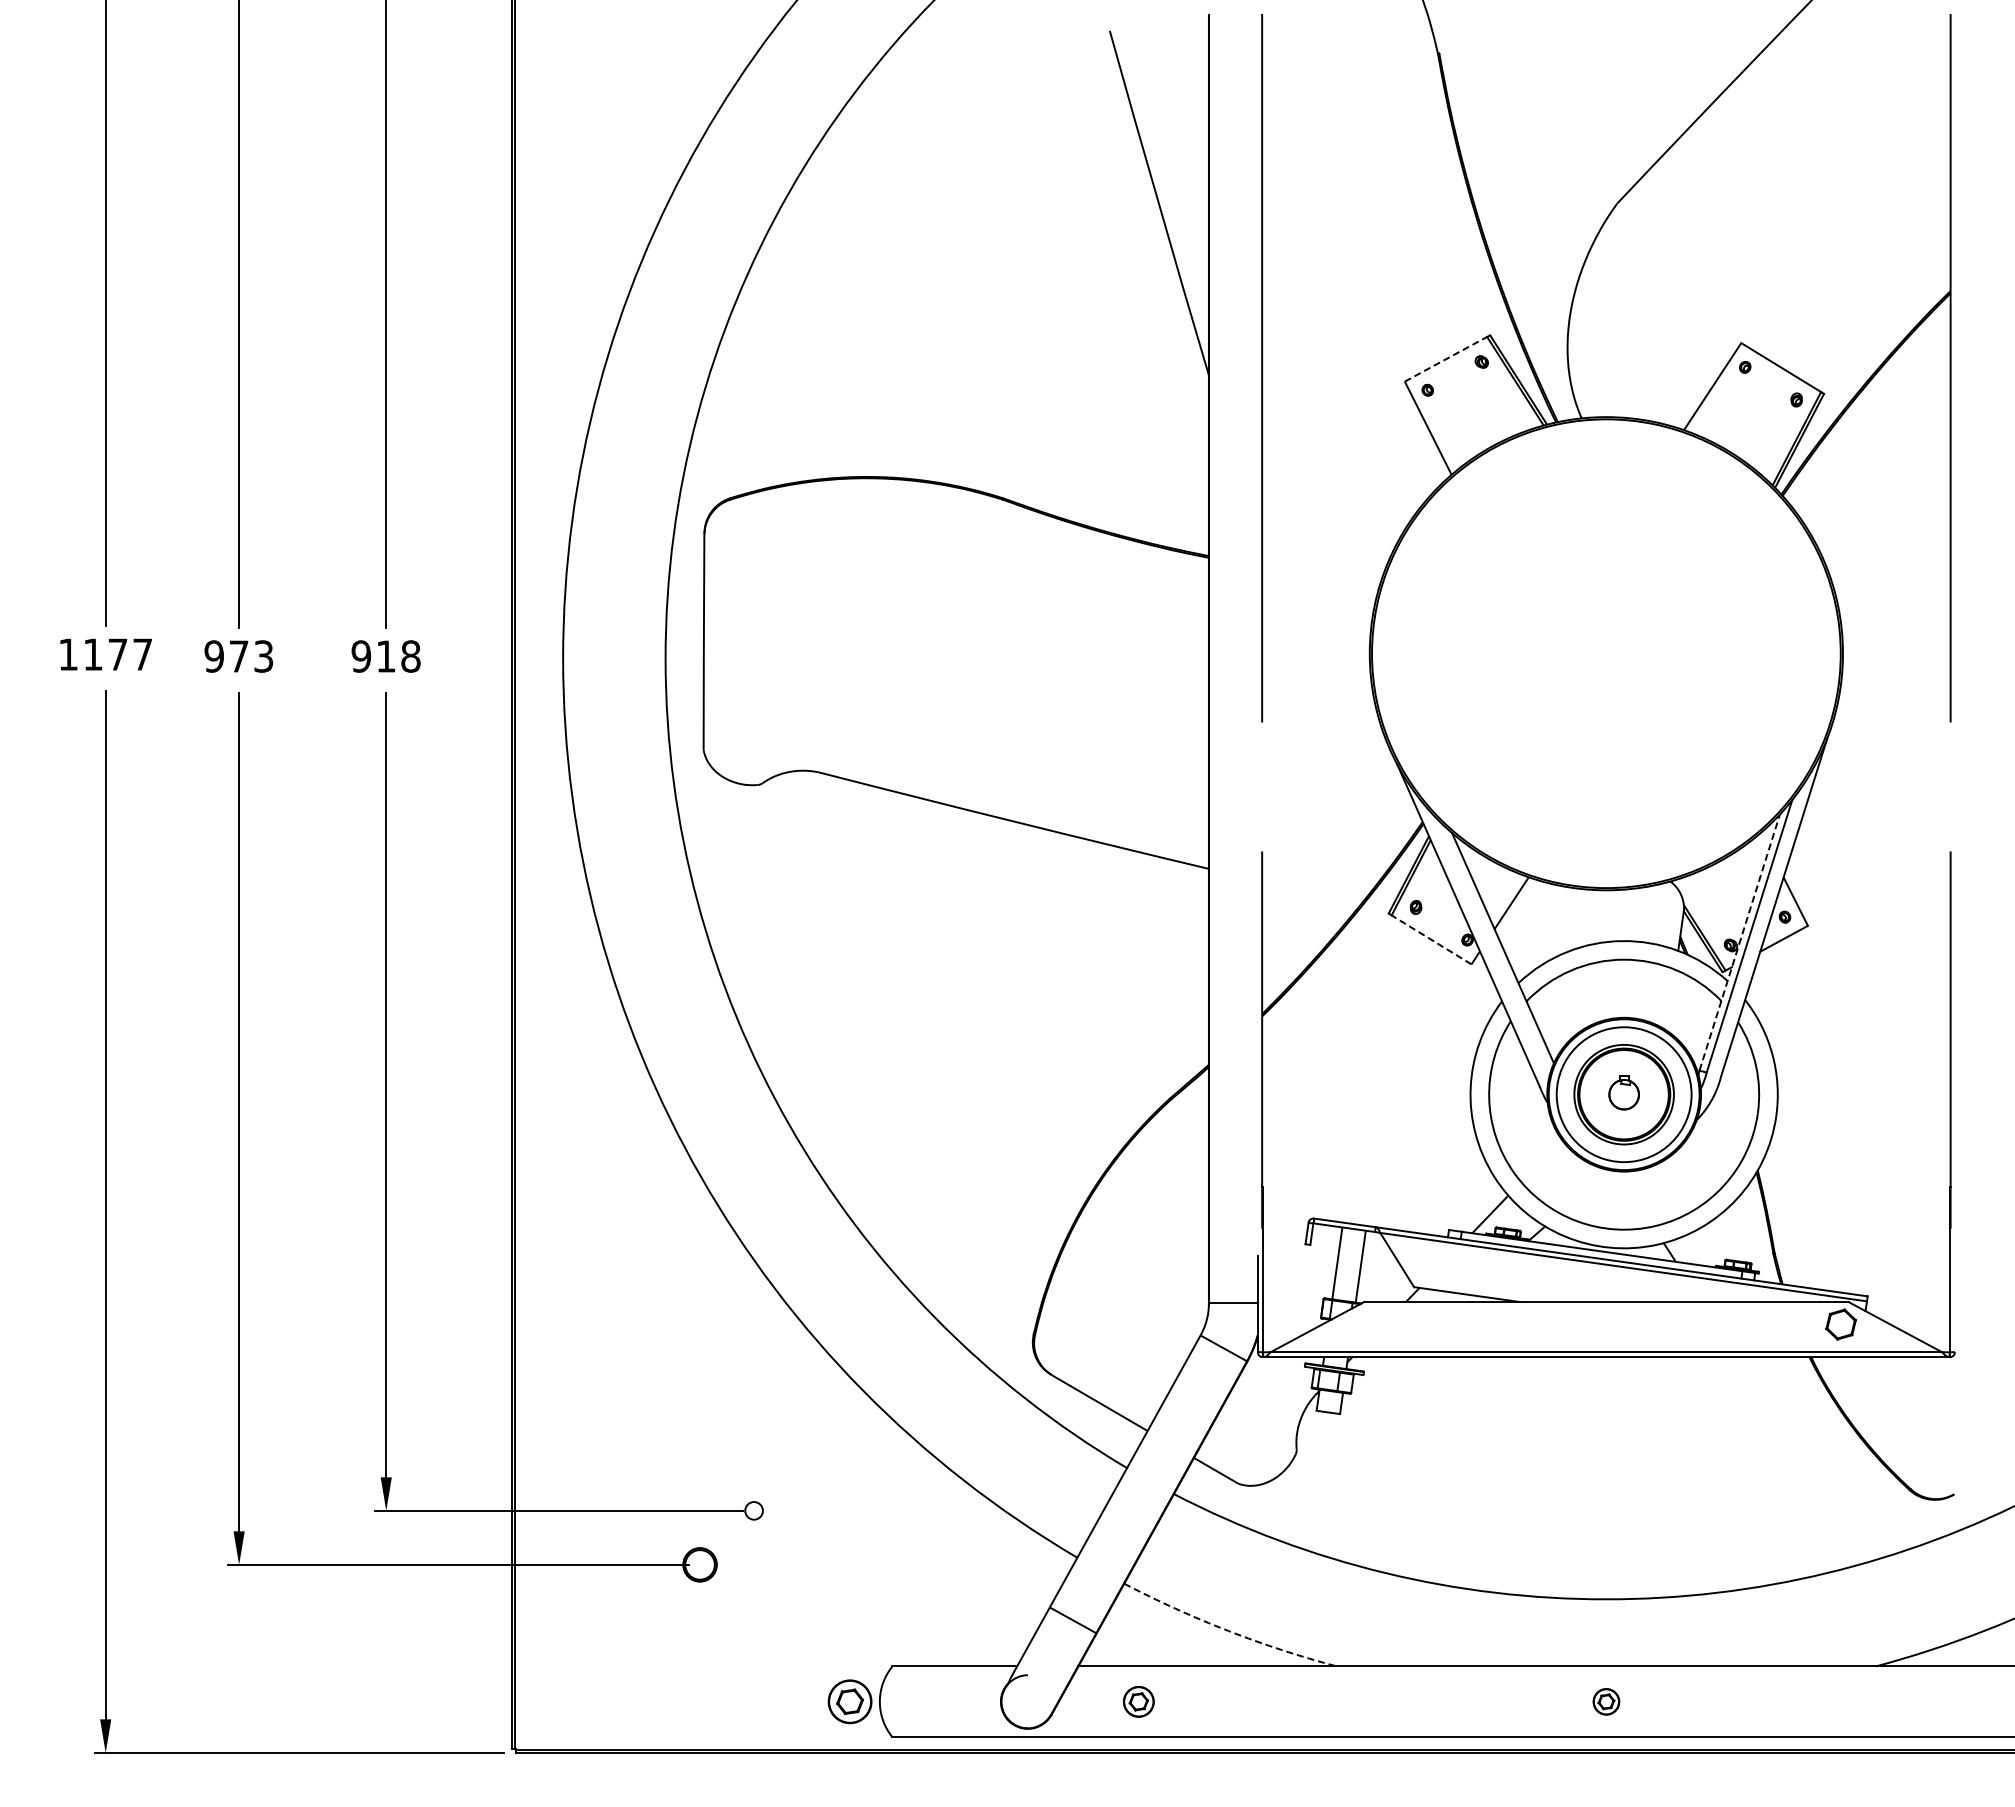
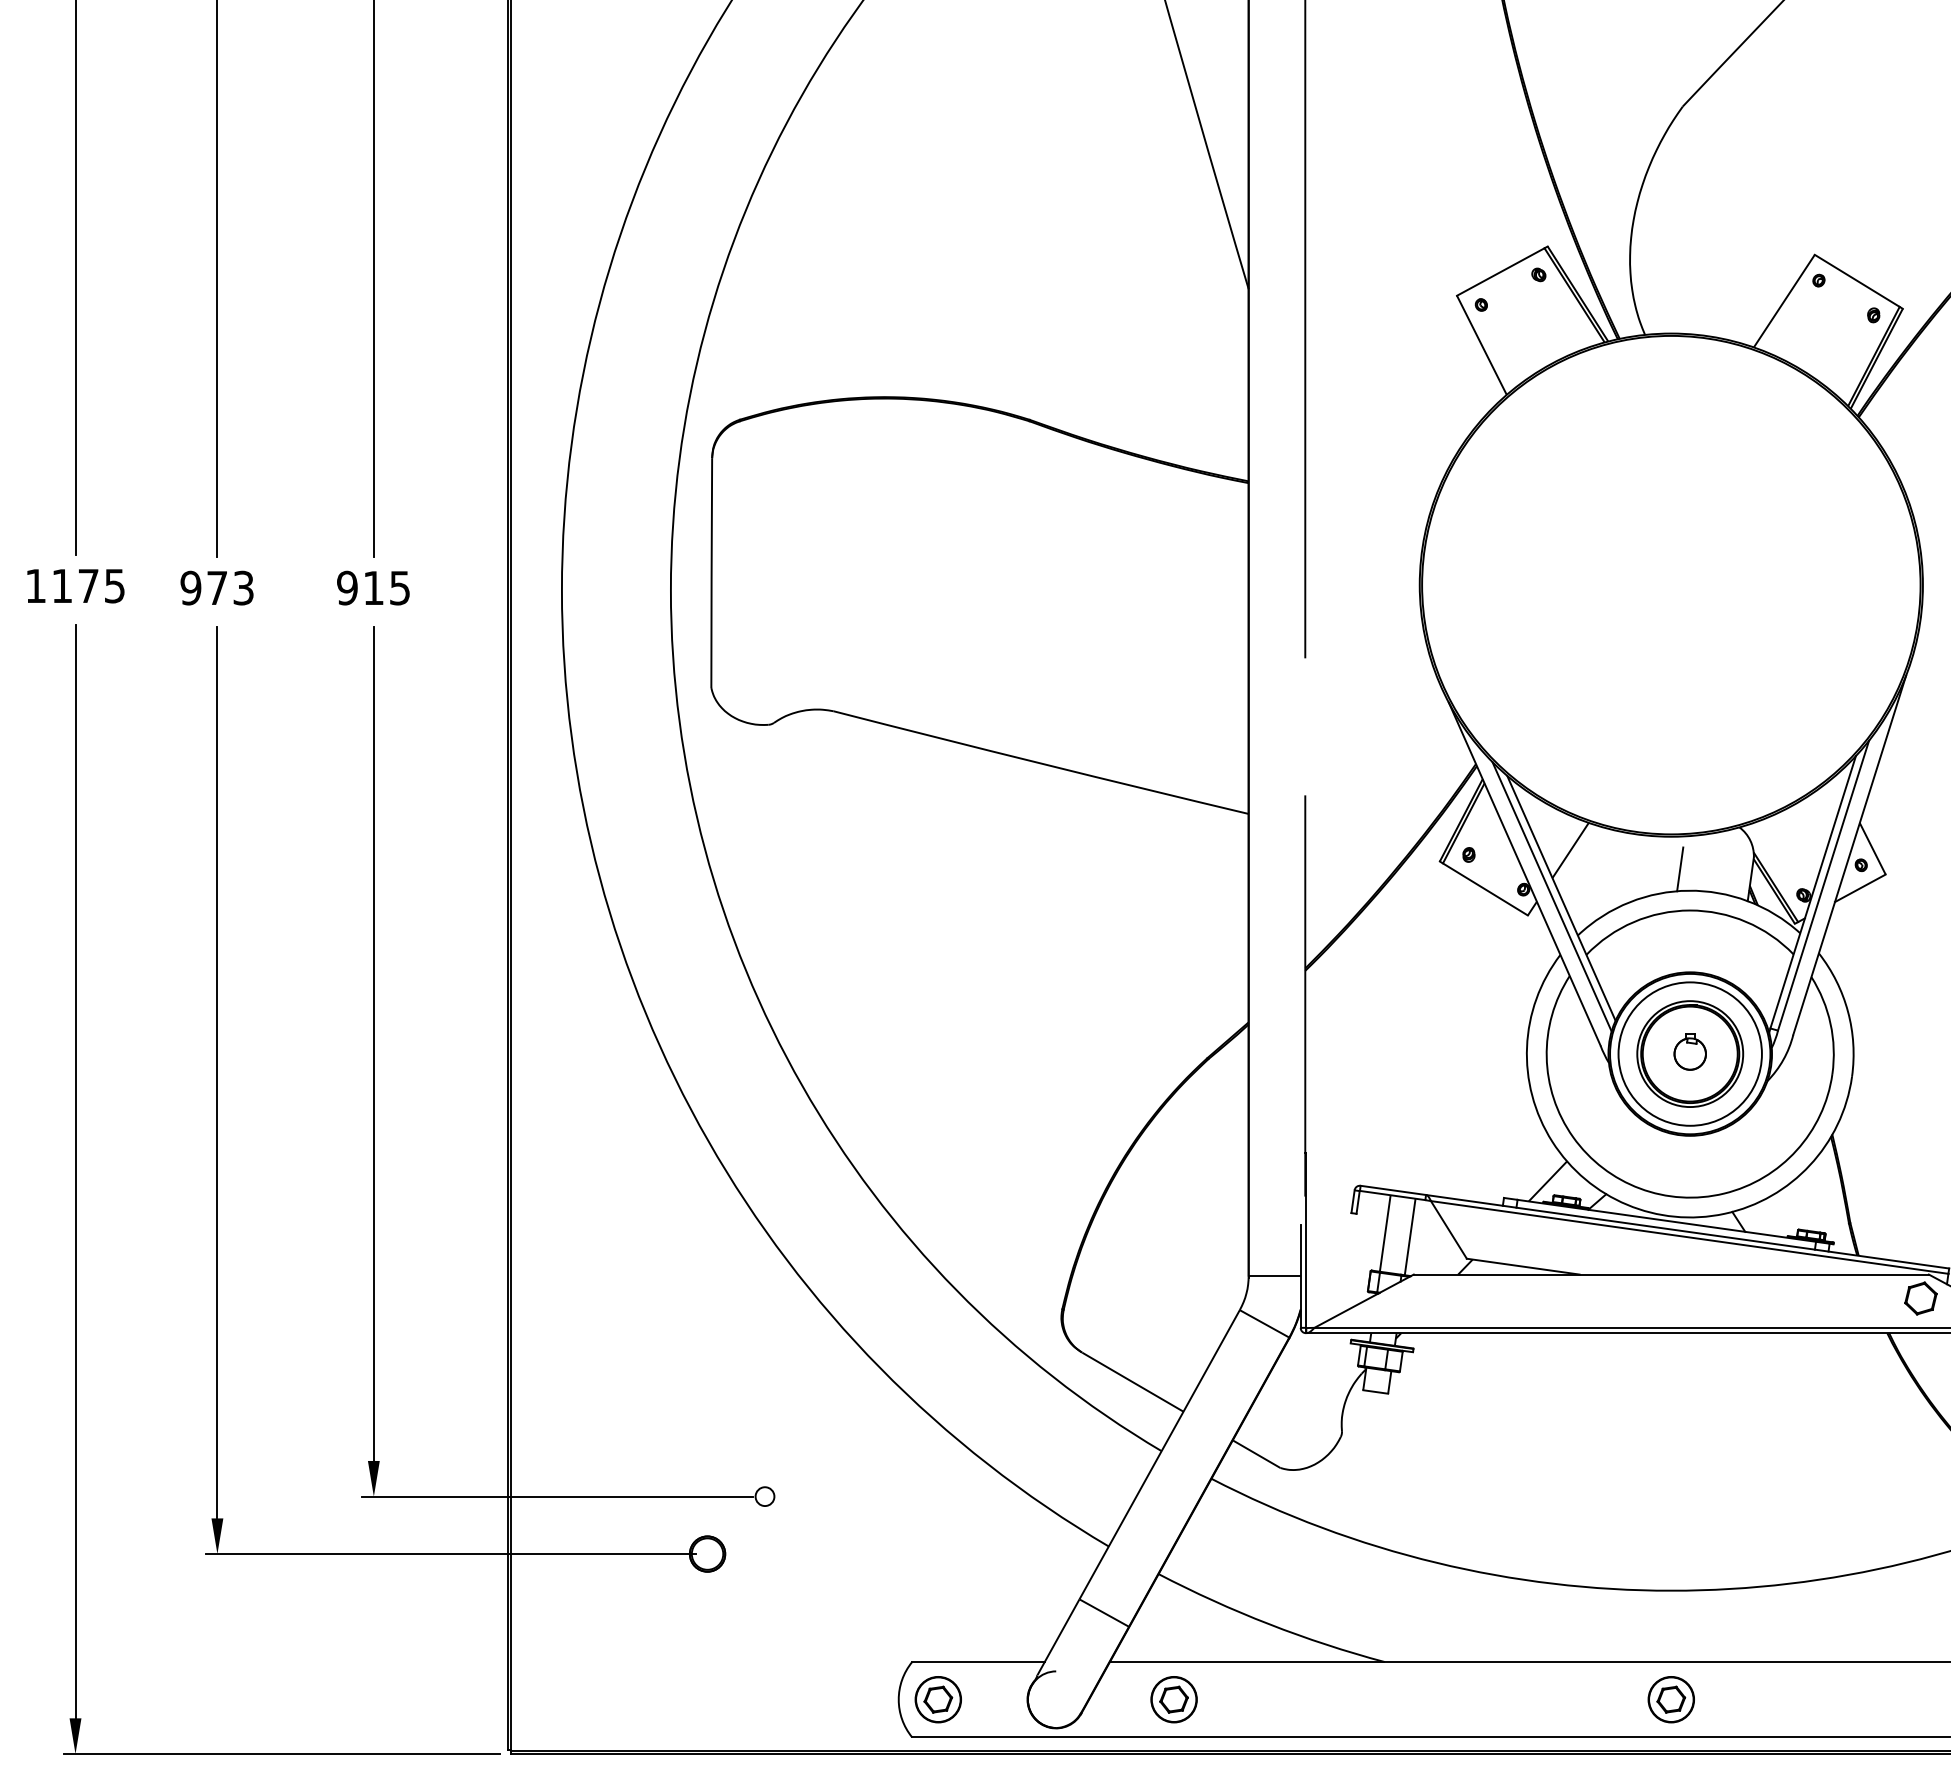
line: (1446, 359) -> (1501, 272), dashed -> solid
text: (142, 654) -> (114, 585), 1177 -> 1175
text: (410, 656) -> (399, 588), 918 -> 915
line: (1614, 920) -> (1679, 868), added
line: (1431, 939) -> (1485, 889), dashed -> solid
line: (1739, 942) -> (1812, 892), dashed -> solid
line: (1494, 946) -> (1552, 896), added
arc: (1228, 1630) -> (1269, 1623), dashed -> solid
part: (849, 1701) -> (937, 1699), moved
part: (1138, 1701) -> (1173, 1699), size x1.43
part: (1606, 1701) -> (1671, 1699), size x1.67

